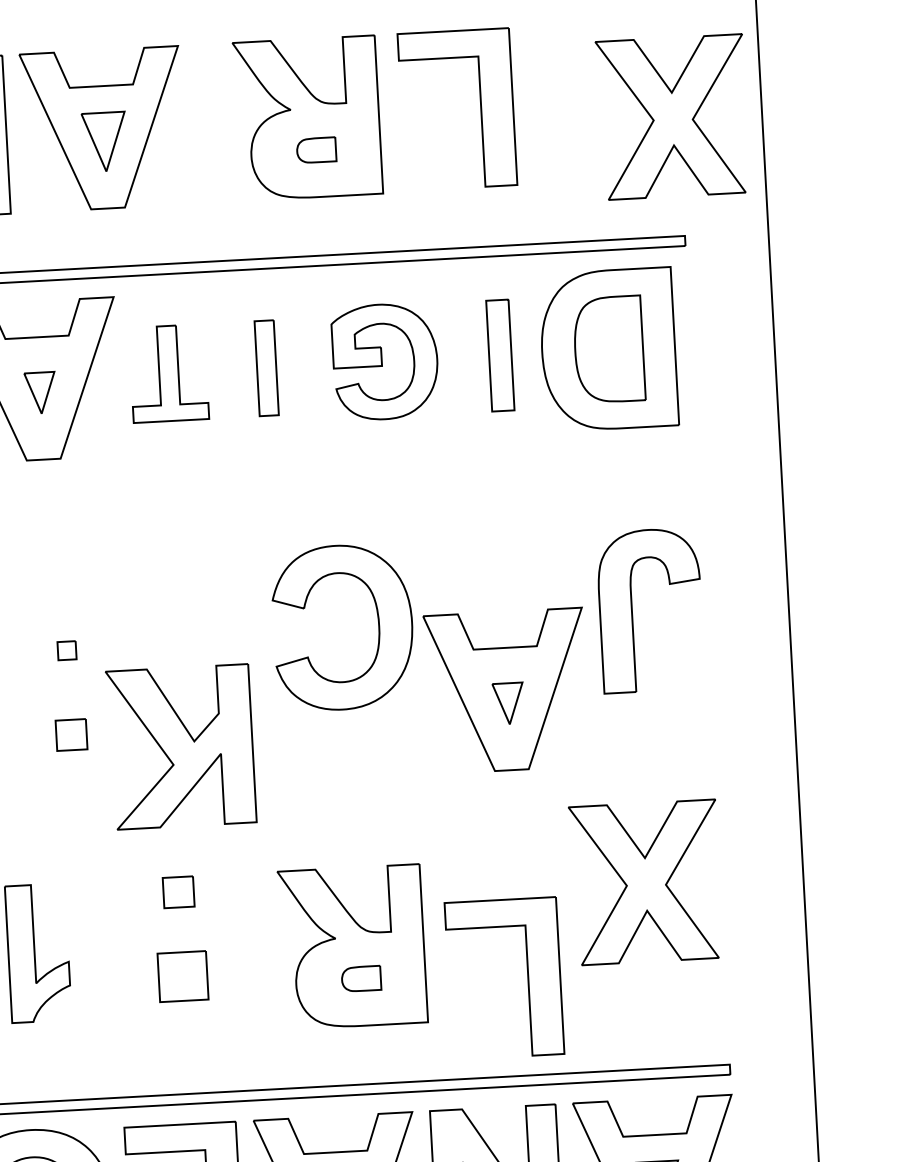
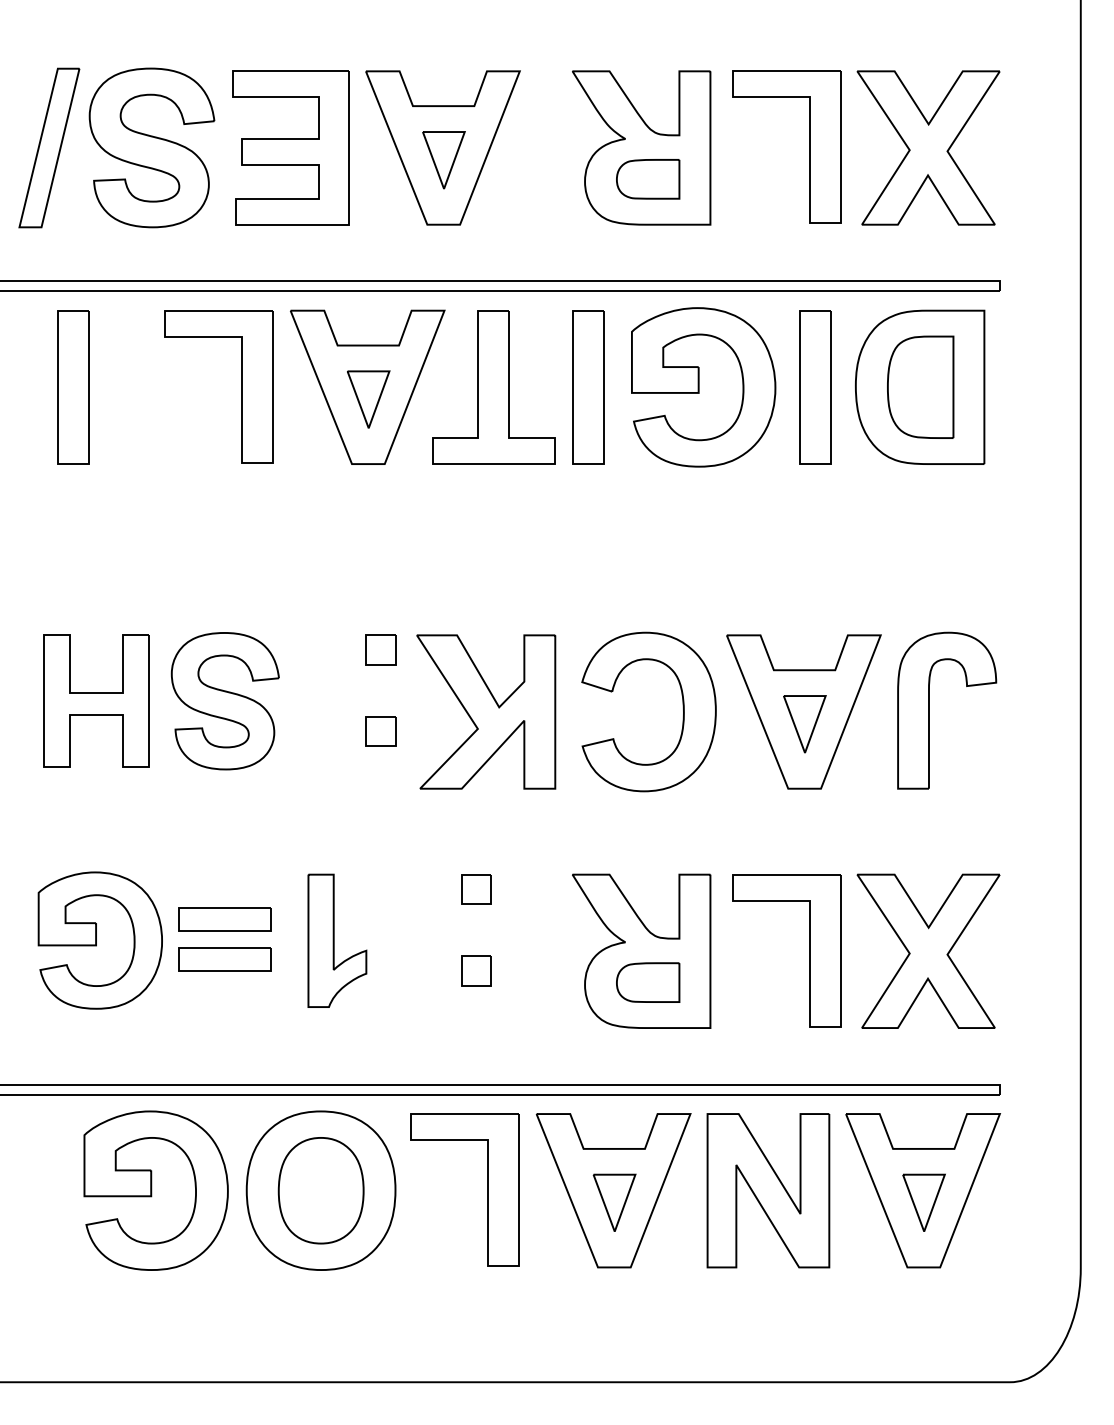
part: (672, 116) -> (928, 147), moved
part: (316, 150) -> (648, 179), size x1.67
part: (500, 355) -> (815, 387), size x1.43
part: (385, 361) -> (703, 387), size x1.43
part: (266, 368) -> (588, 387), size x1.67
part: (168, 373) -> (493, 387), size x1.67
part: (40, 392) -> (368, 399), size x1.43
part: (632, 611) -> (929, 710), moved
part: (377, 620) -> (682, 707), moved
part: (66, 650) -> (380, 649), size x1.67
part: (508, 703) -> (804, 724), size x1.43
part: (181, 746) -> (486, 711), moved
part: (646, 881) -> (928, 950), moved
part: (183, 975) -> (476, 970), size x0.62
part: (528, 976) -> (809, 950), moved
part: (361, 978) -> (648, 982), size x1.67

